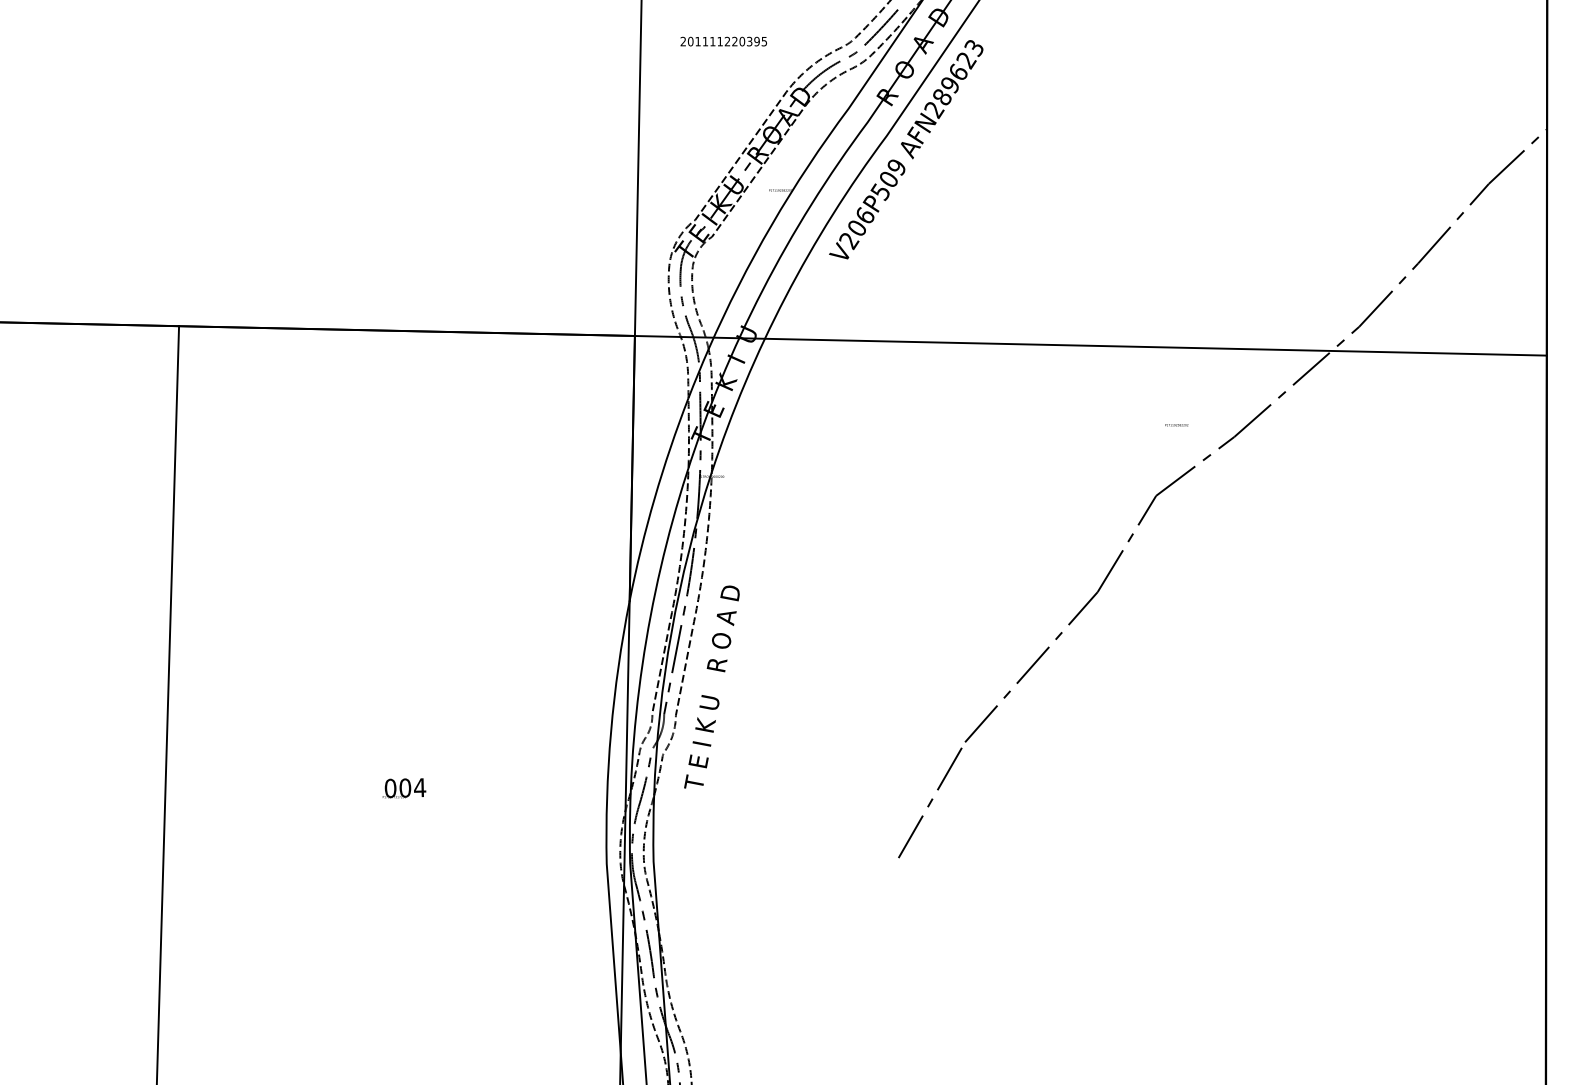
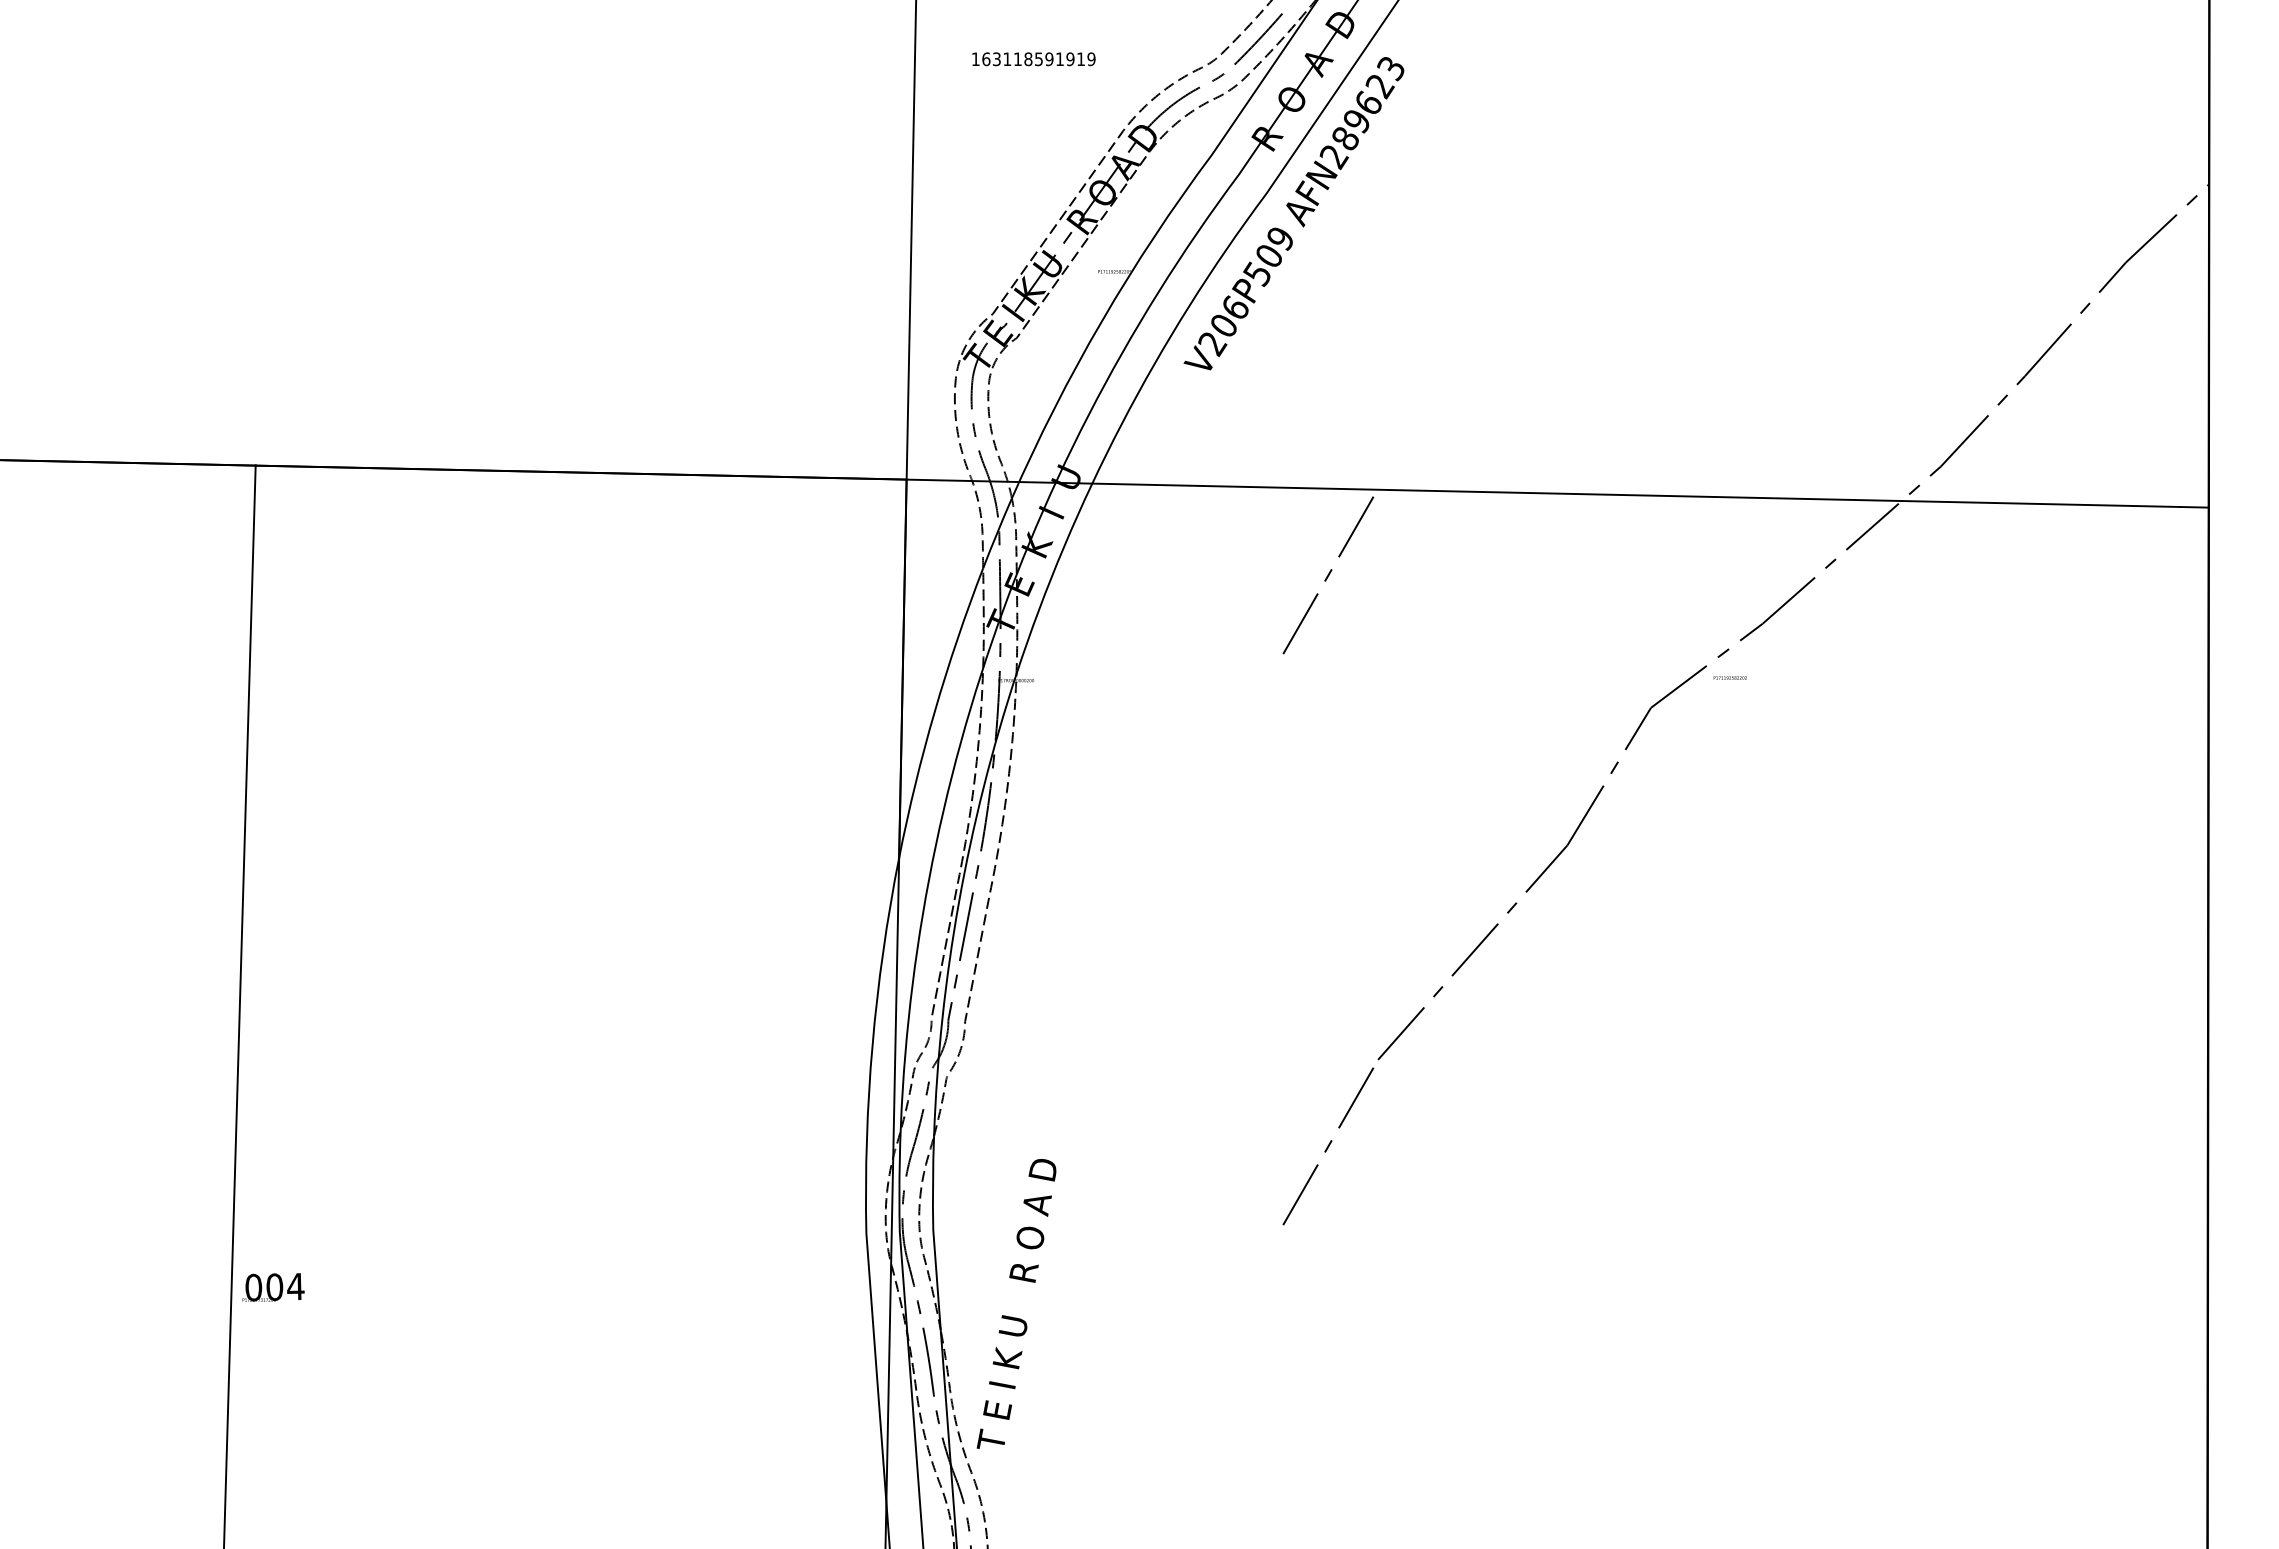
text: (723, 41) -> (1033, 59), 201111220395 -> 163118591919
line: (930, 403) -> (1328, 575), added
text: (1176, 424) -> (1729, 677), moved
text: (711, 686) -> (1016, 1303), moved
text: (404, 788) -> (273, 1287), moved

